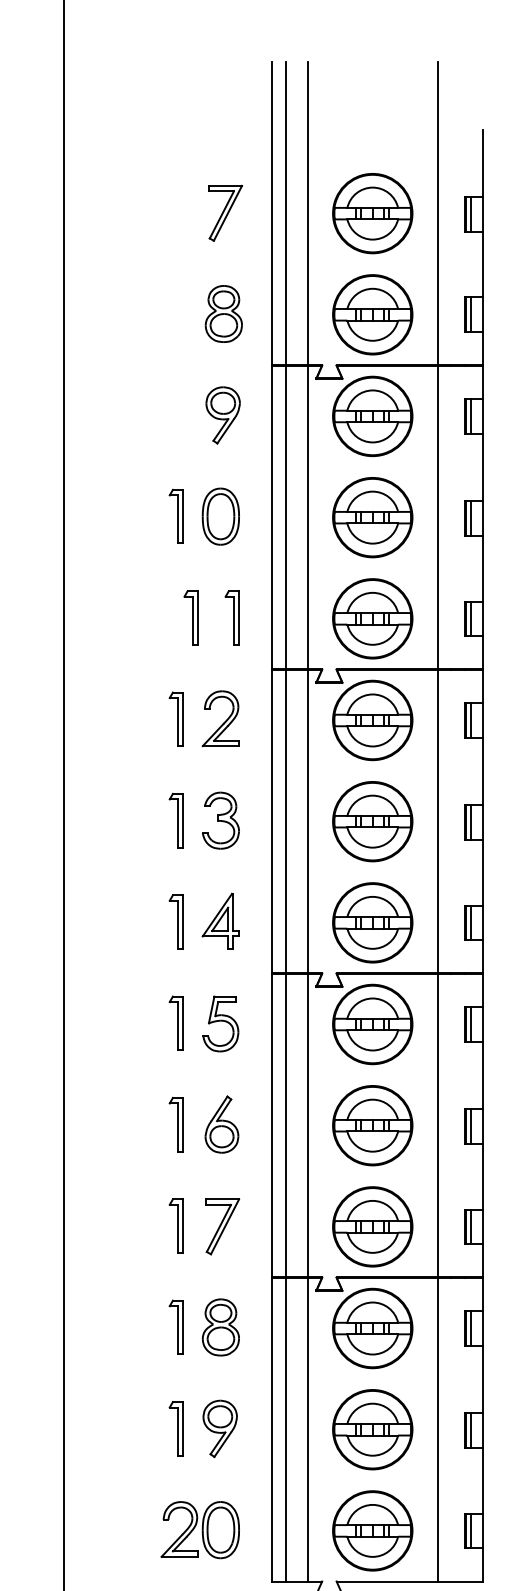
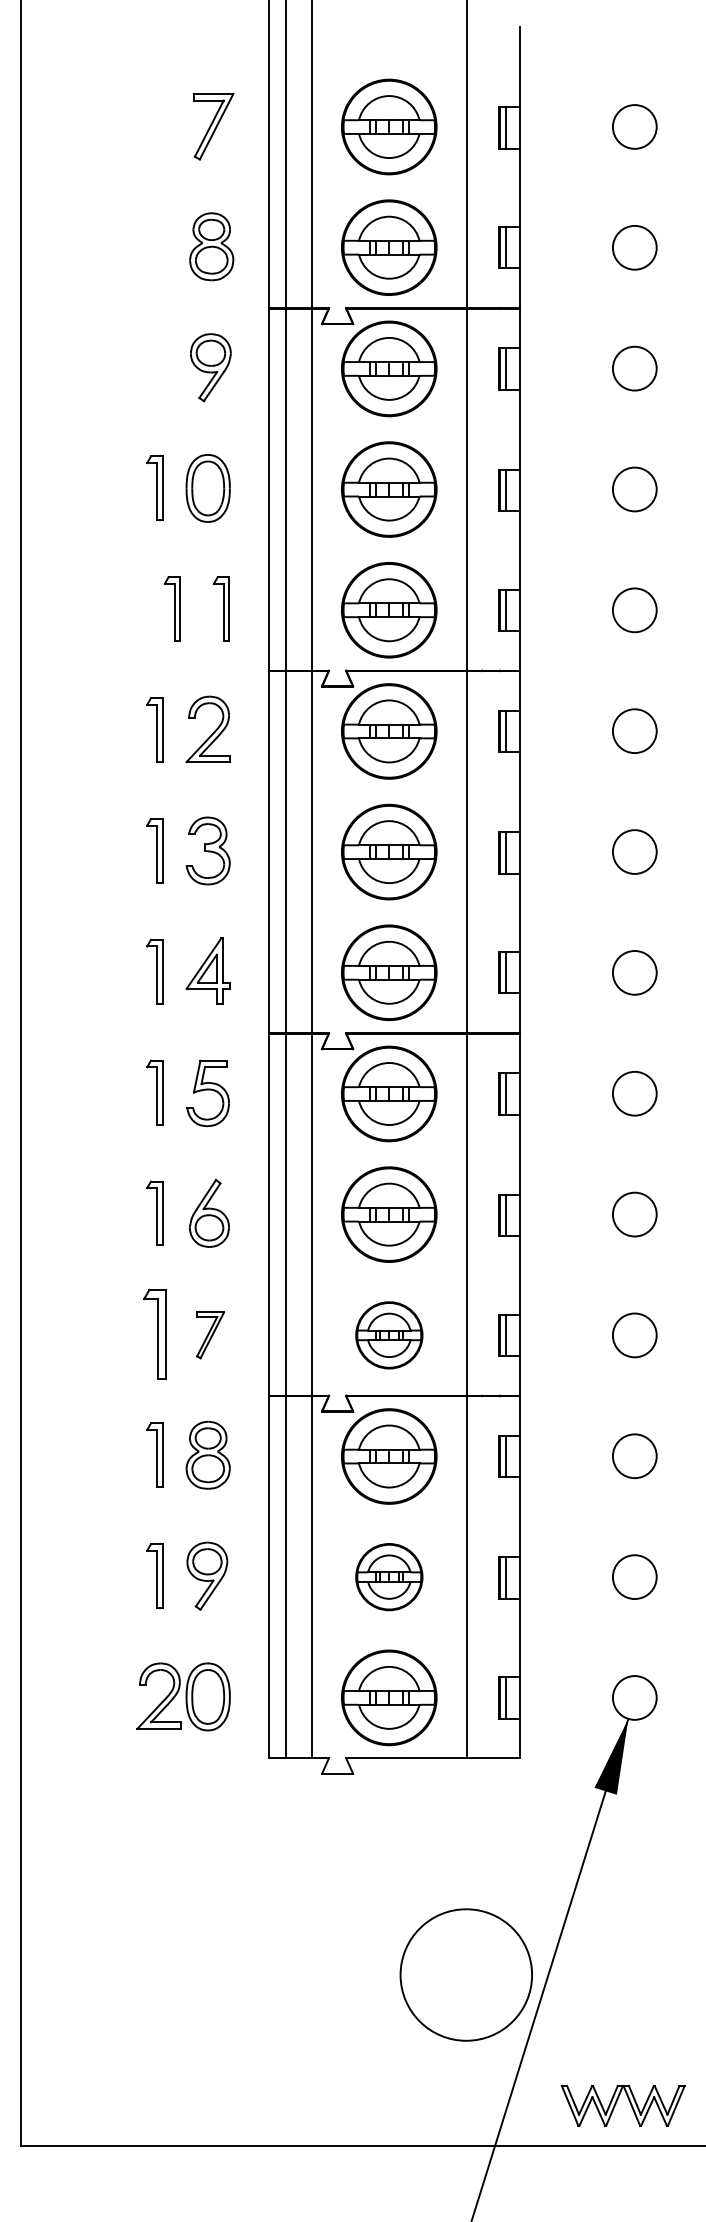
part: (175, 1225) -> (154, 1333), size x1.4
part: (222, 1227) -> (210, 1335), size x0.7
part: (372, 1227) -> (389, 1335), size x0.7
part: (372, 1429) -> (389, 1576), size x0.7

